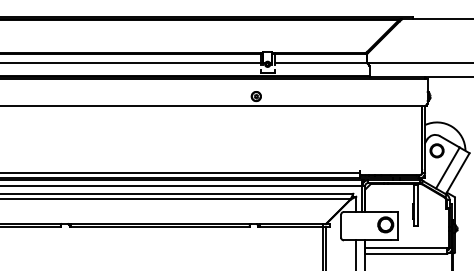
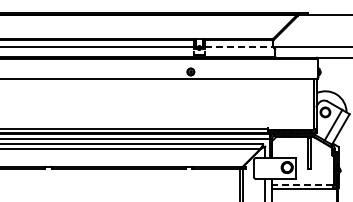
line: (321, 62) -> (239, 46), solid -> dashed
line: (404, 247) -> (301, 184), solid -> dashed

